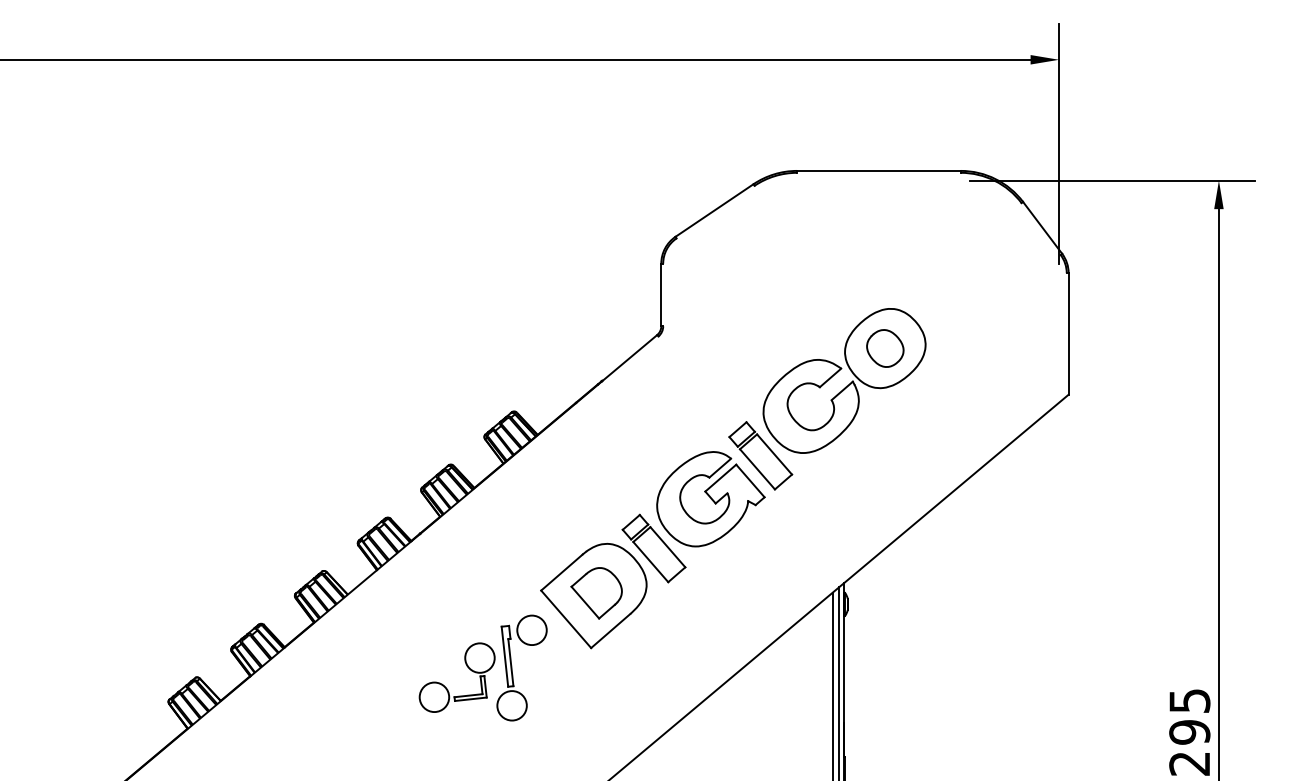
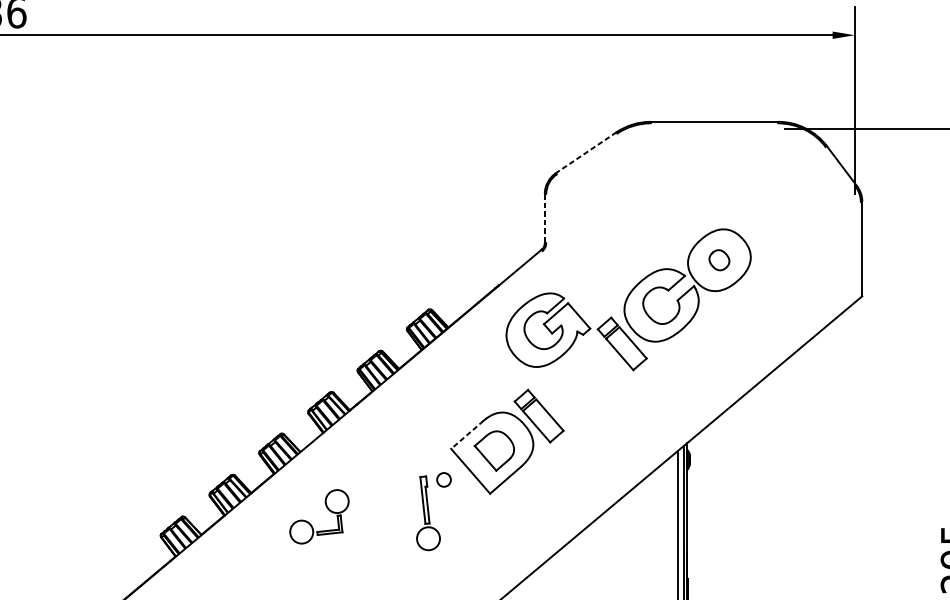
line: (714, 210) -> (586, 152), solid -> dashed
line: (661, 295) -> (544, 218), solid -> dashed
part: (885, 348) -> (719, 260), size x0.7
part: (710, 499) -> (548, 330), moved
line: (561, 572) -> (467, 434), solid -> dashed
circle: (531, 630) -> (443, 480), size x0.6
part: (446, 687) -> (311, 524), moved

